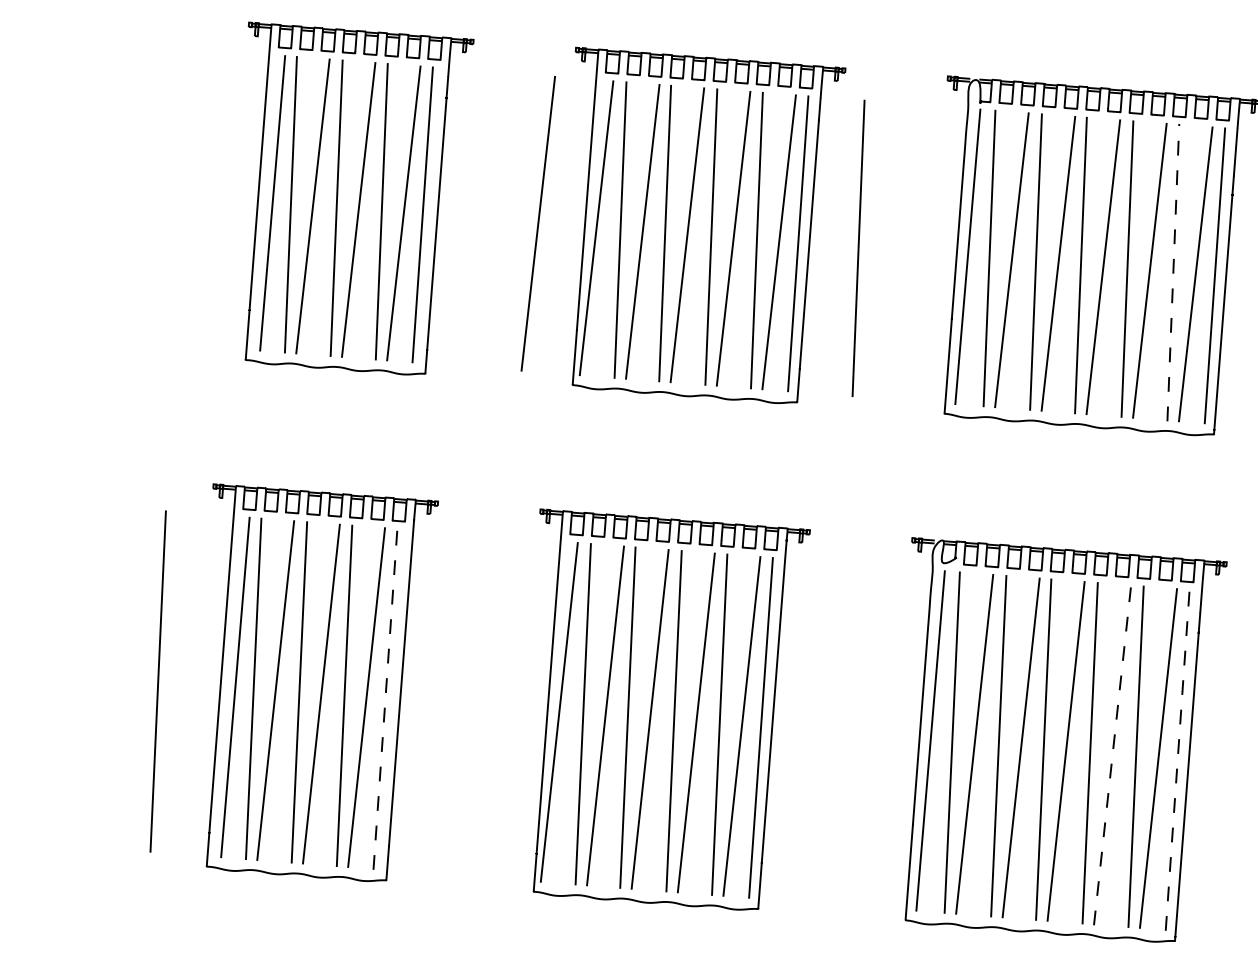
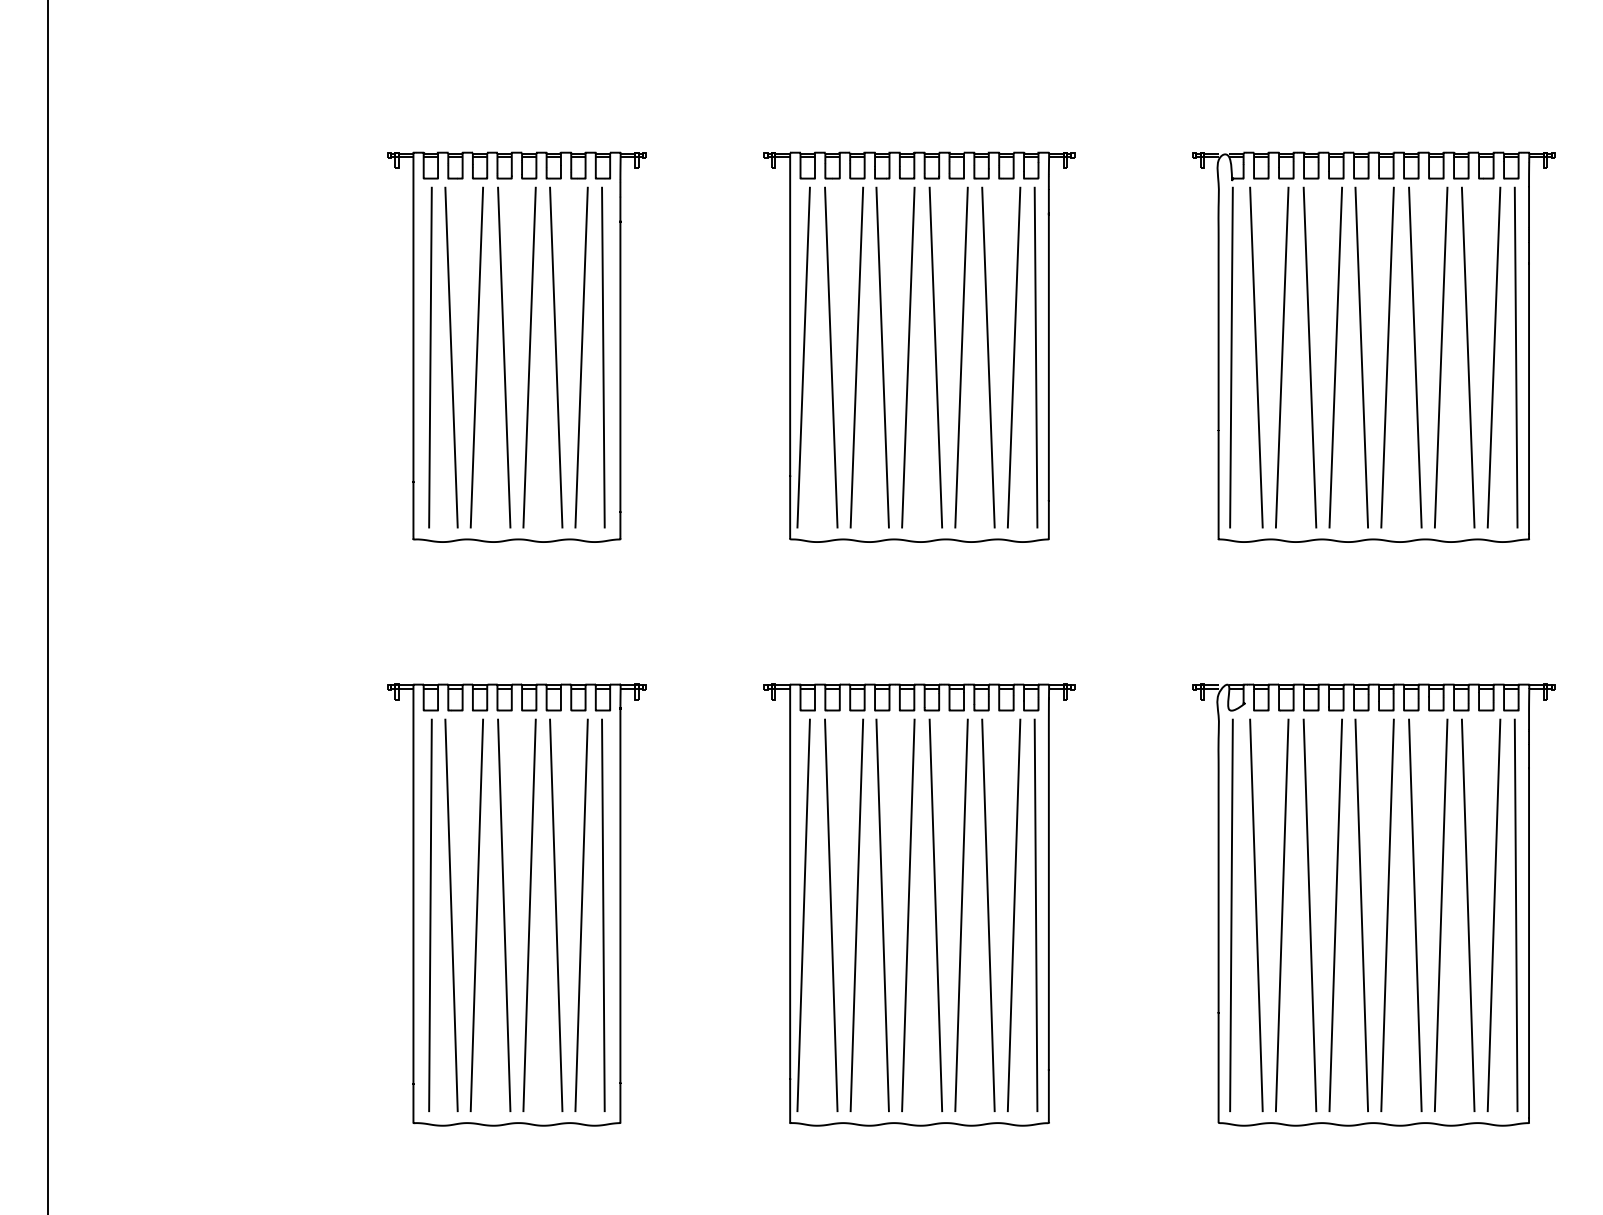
line: (538, 223) -> (736, 357), removed
line: (858, 248) -> (1105, 357), removed
line: (1173, 272) -> (1468, 357), dashed -> solid
line: (158, 681) -> (341, 915), removed
line: (385, 699) -> (603, 915), dashed -> solid
line: (1112, 755) -> (1441, 915), dashed -> solid
line: (1177, 760) -> (1516, 915), dashed -> solid

